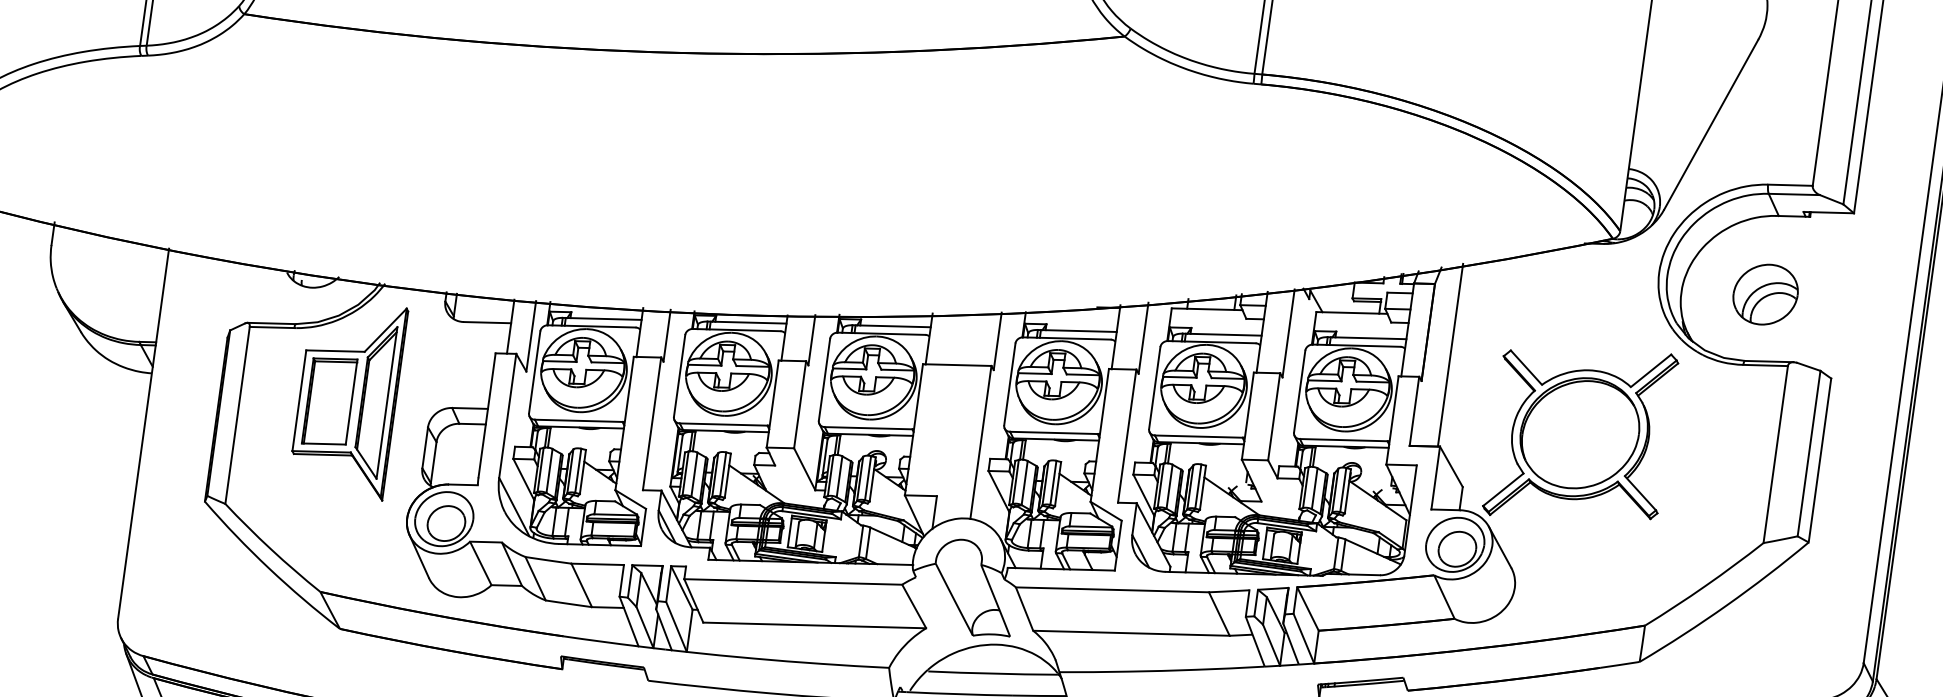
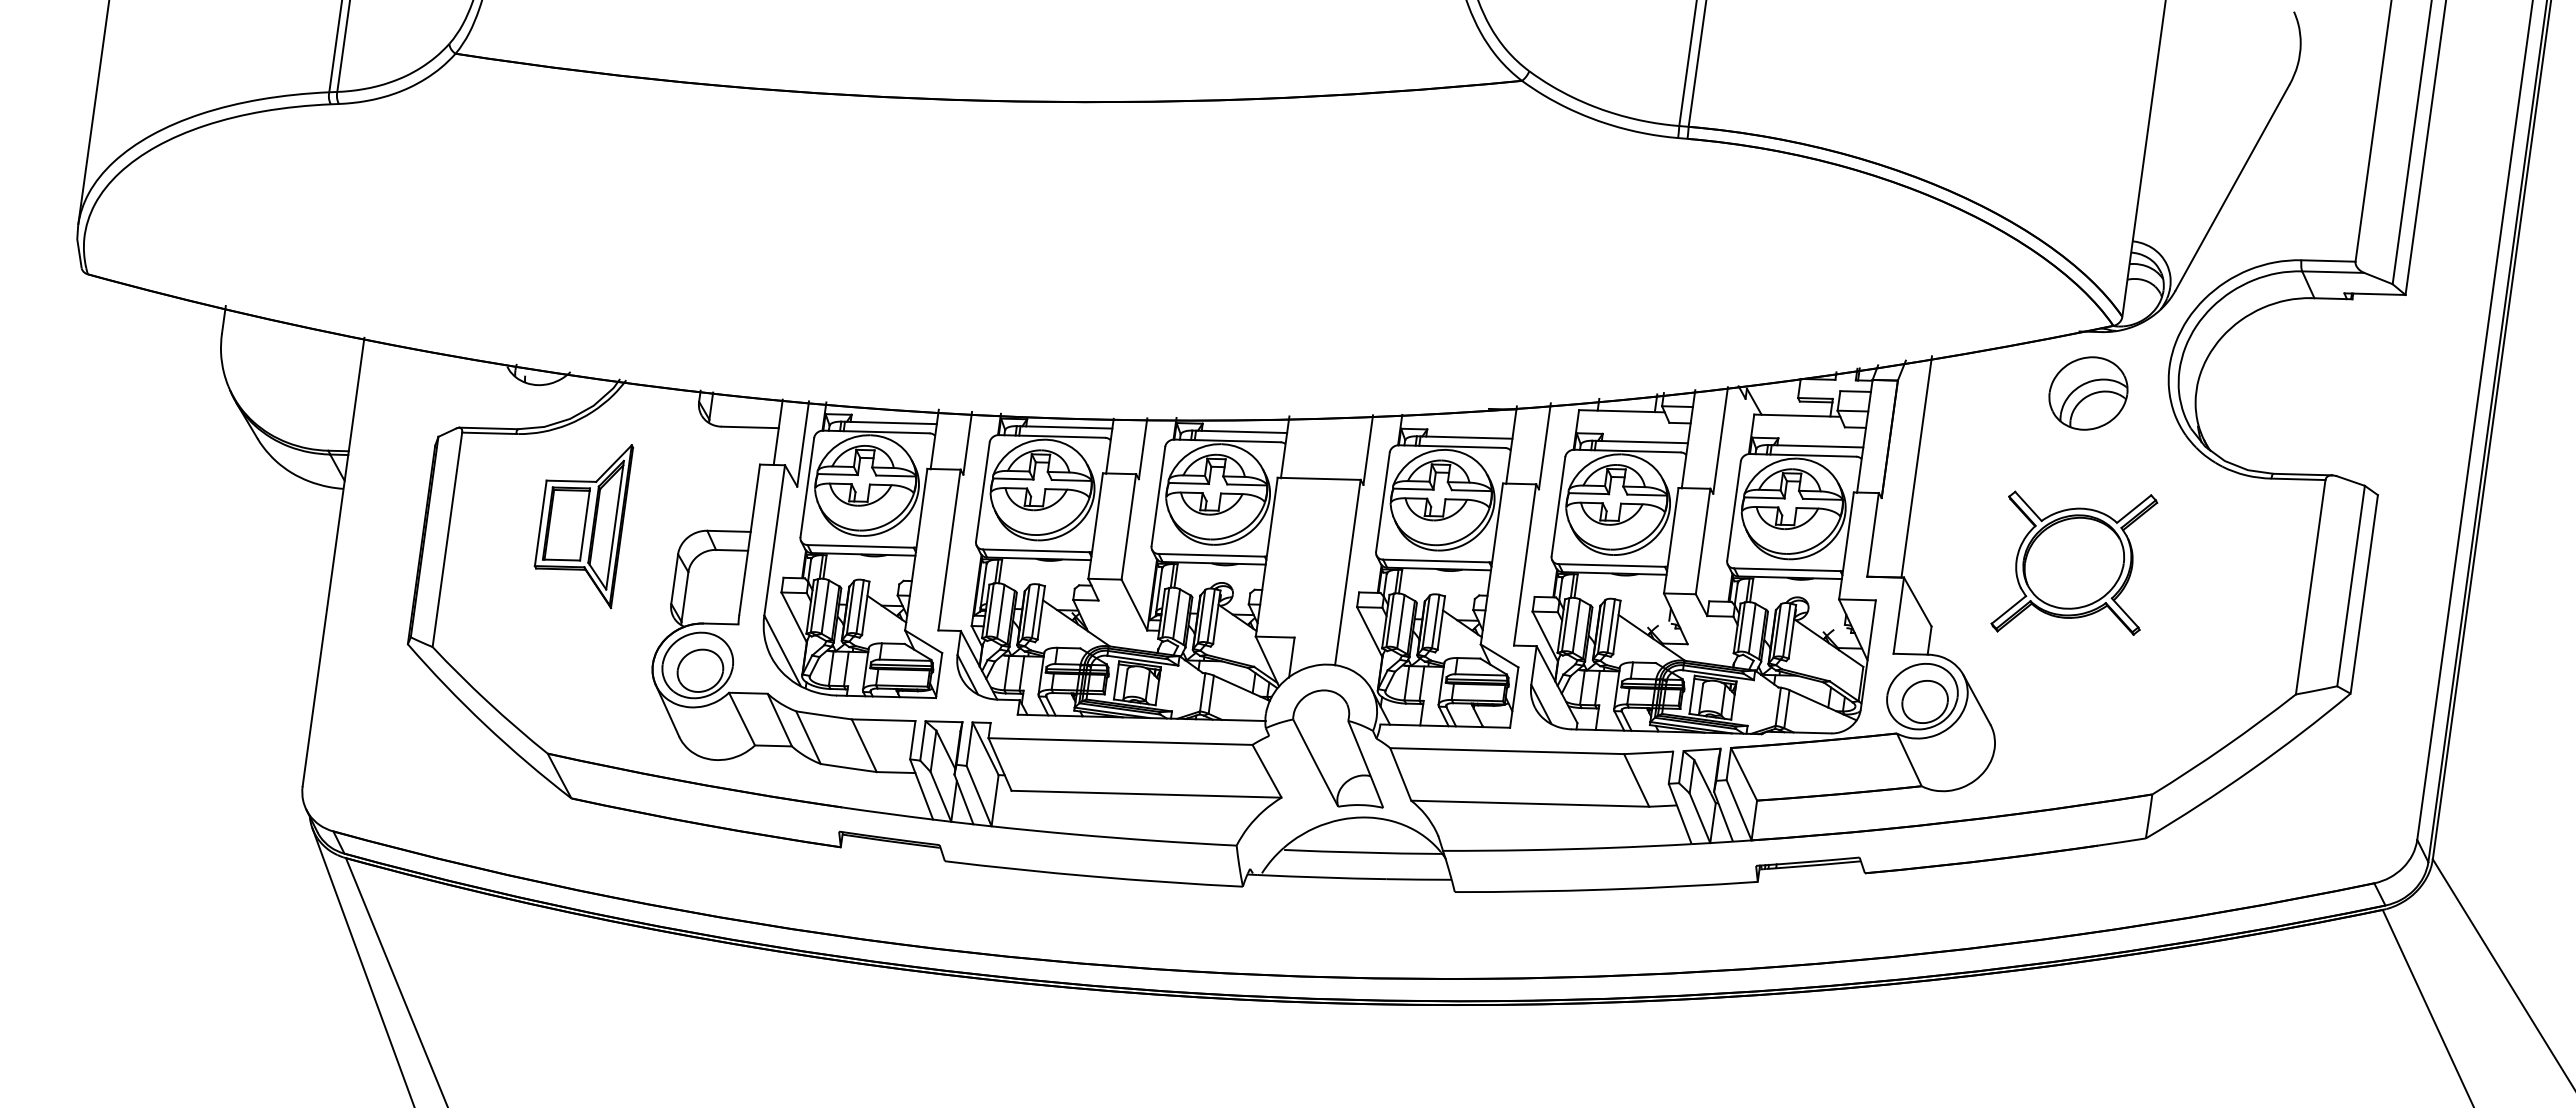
part: (1765, 294) -> (2088, 393), moved
part: (349, 404) -> (583, 526), size x0.7
part: (1580, 434) -> (2074, 563), size x0.7

